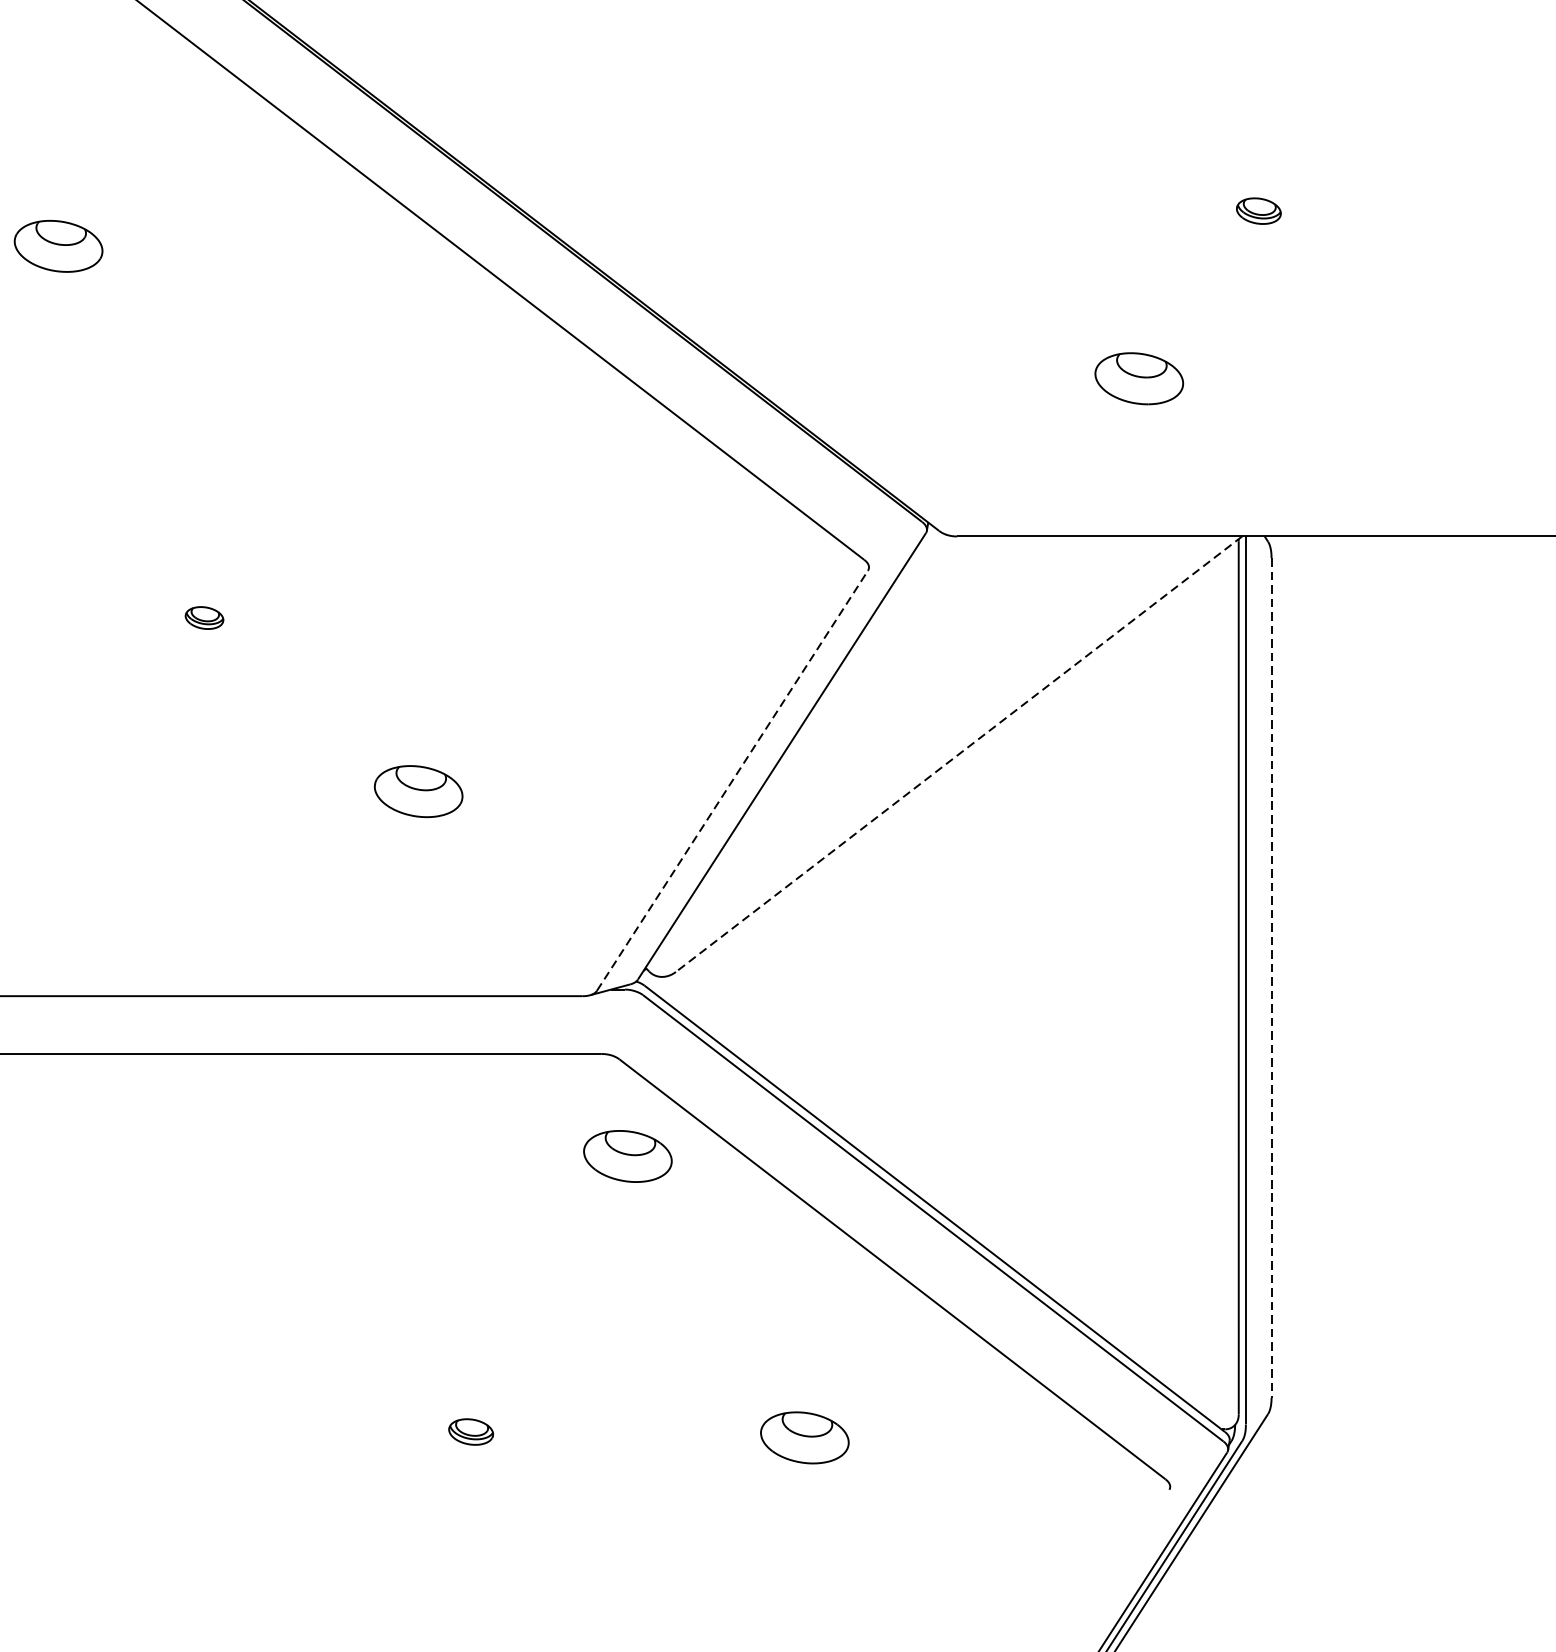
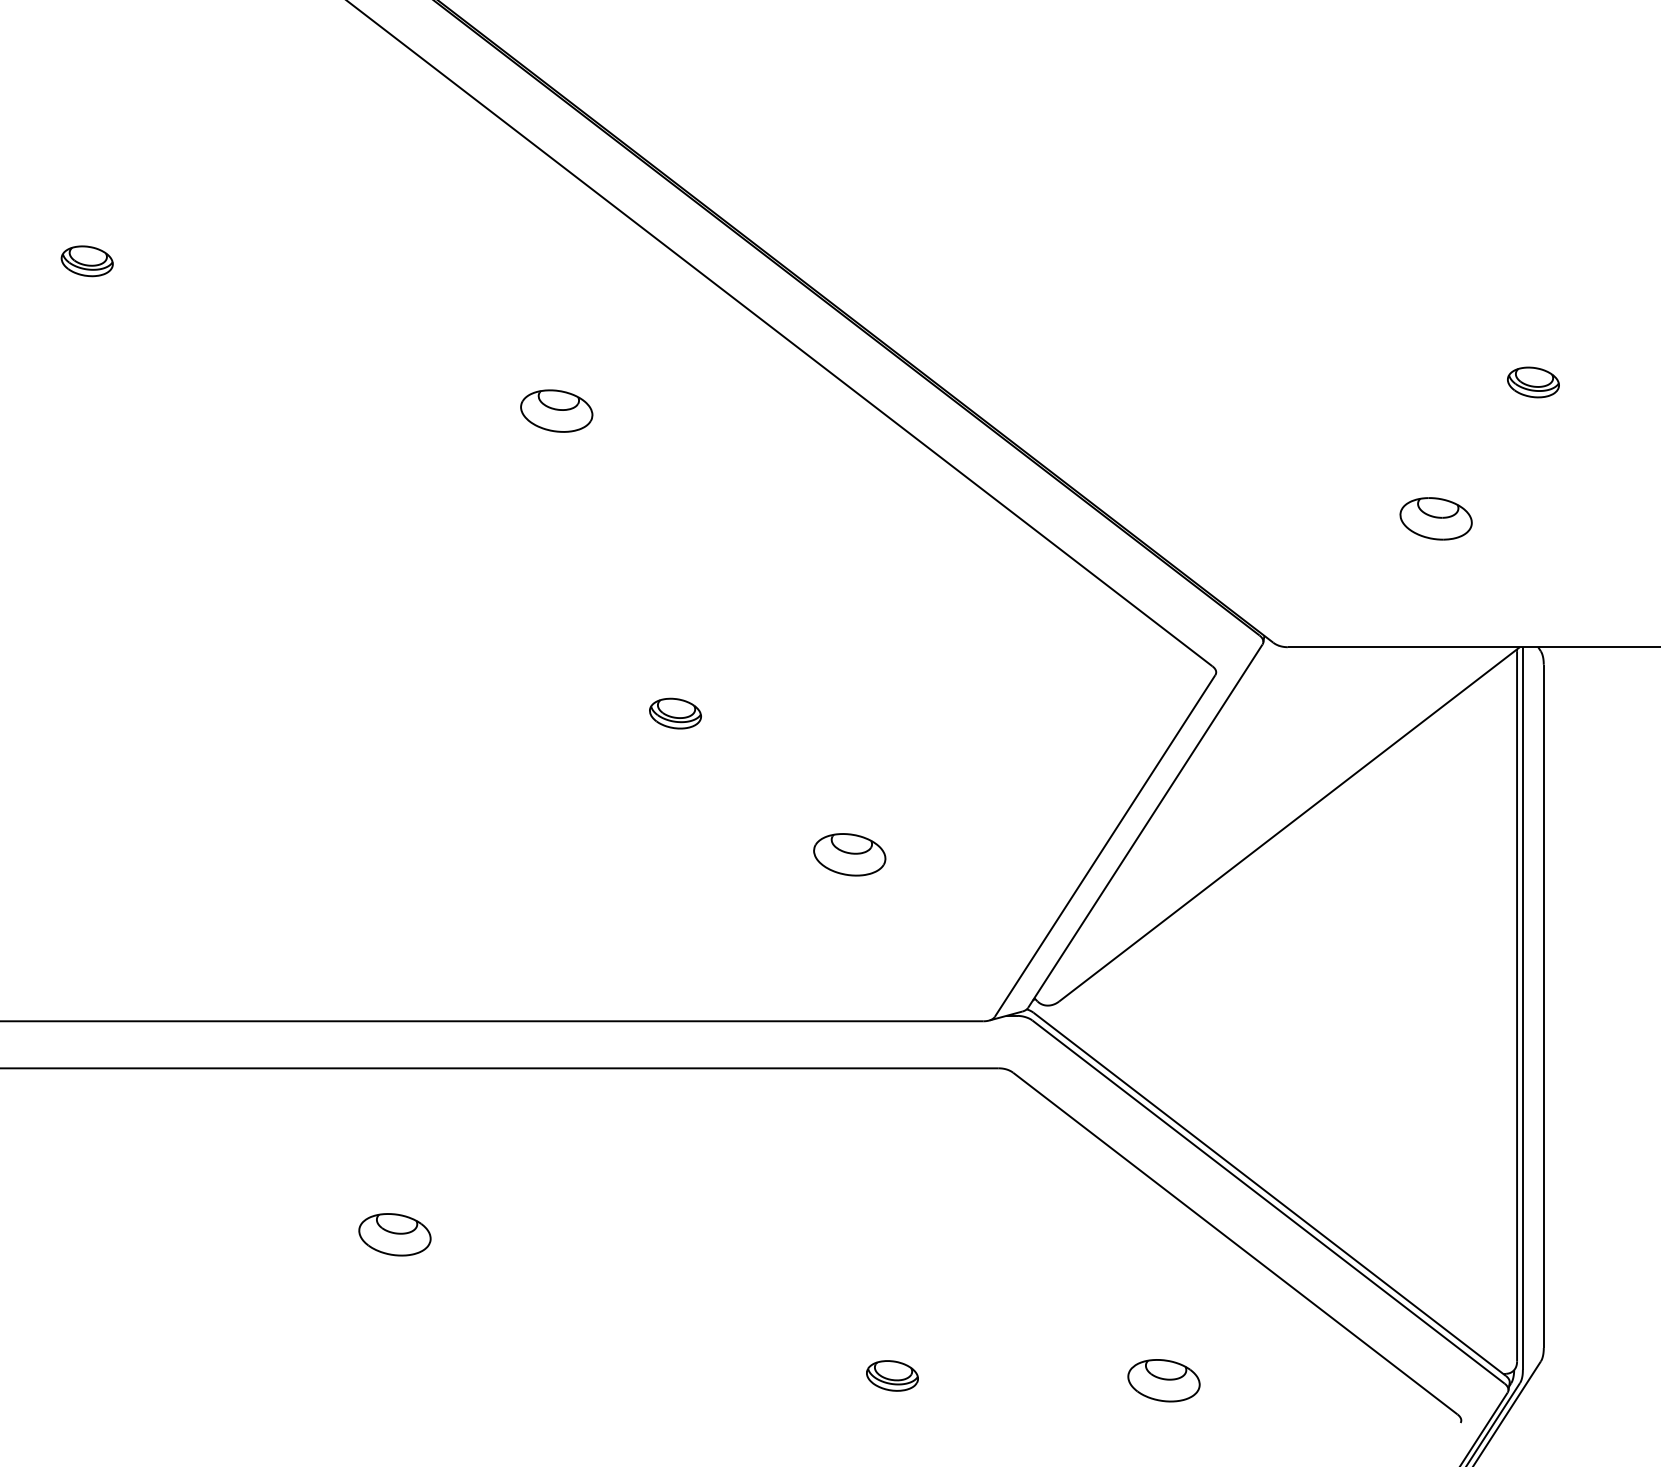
part: (1258, 211) -> (1533, 382), size x1.43
part: (204, 617) -> (675, 713), size x1.67
line: (959, 754) -> (1289, 824), dashed -> solid
line: (732, 780) -> (1105, 845), dashed -> solid
line: (1271, 978) -> (1543, 1006), dashed -> solid
part: (627, 1156) -> (1019, 1151), removed
part: (471, 1431) -> (892, 1375), size x1.43

